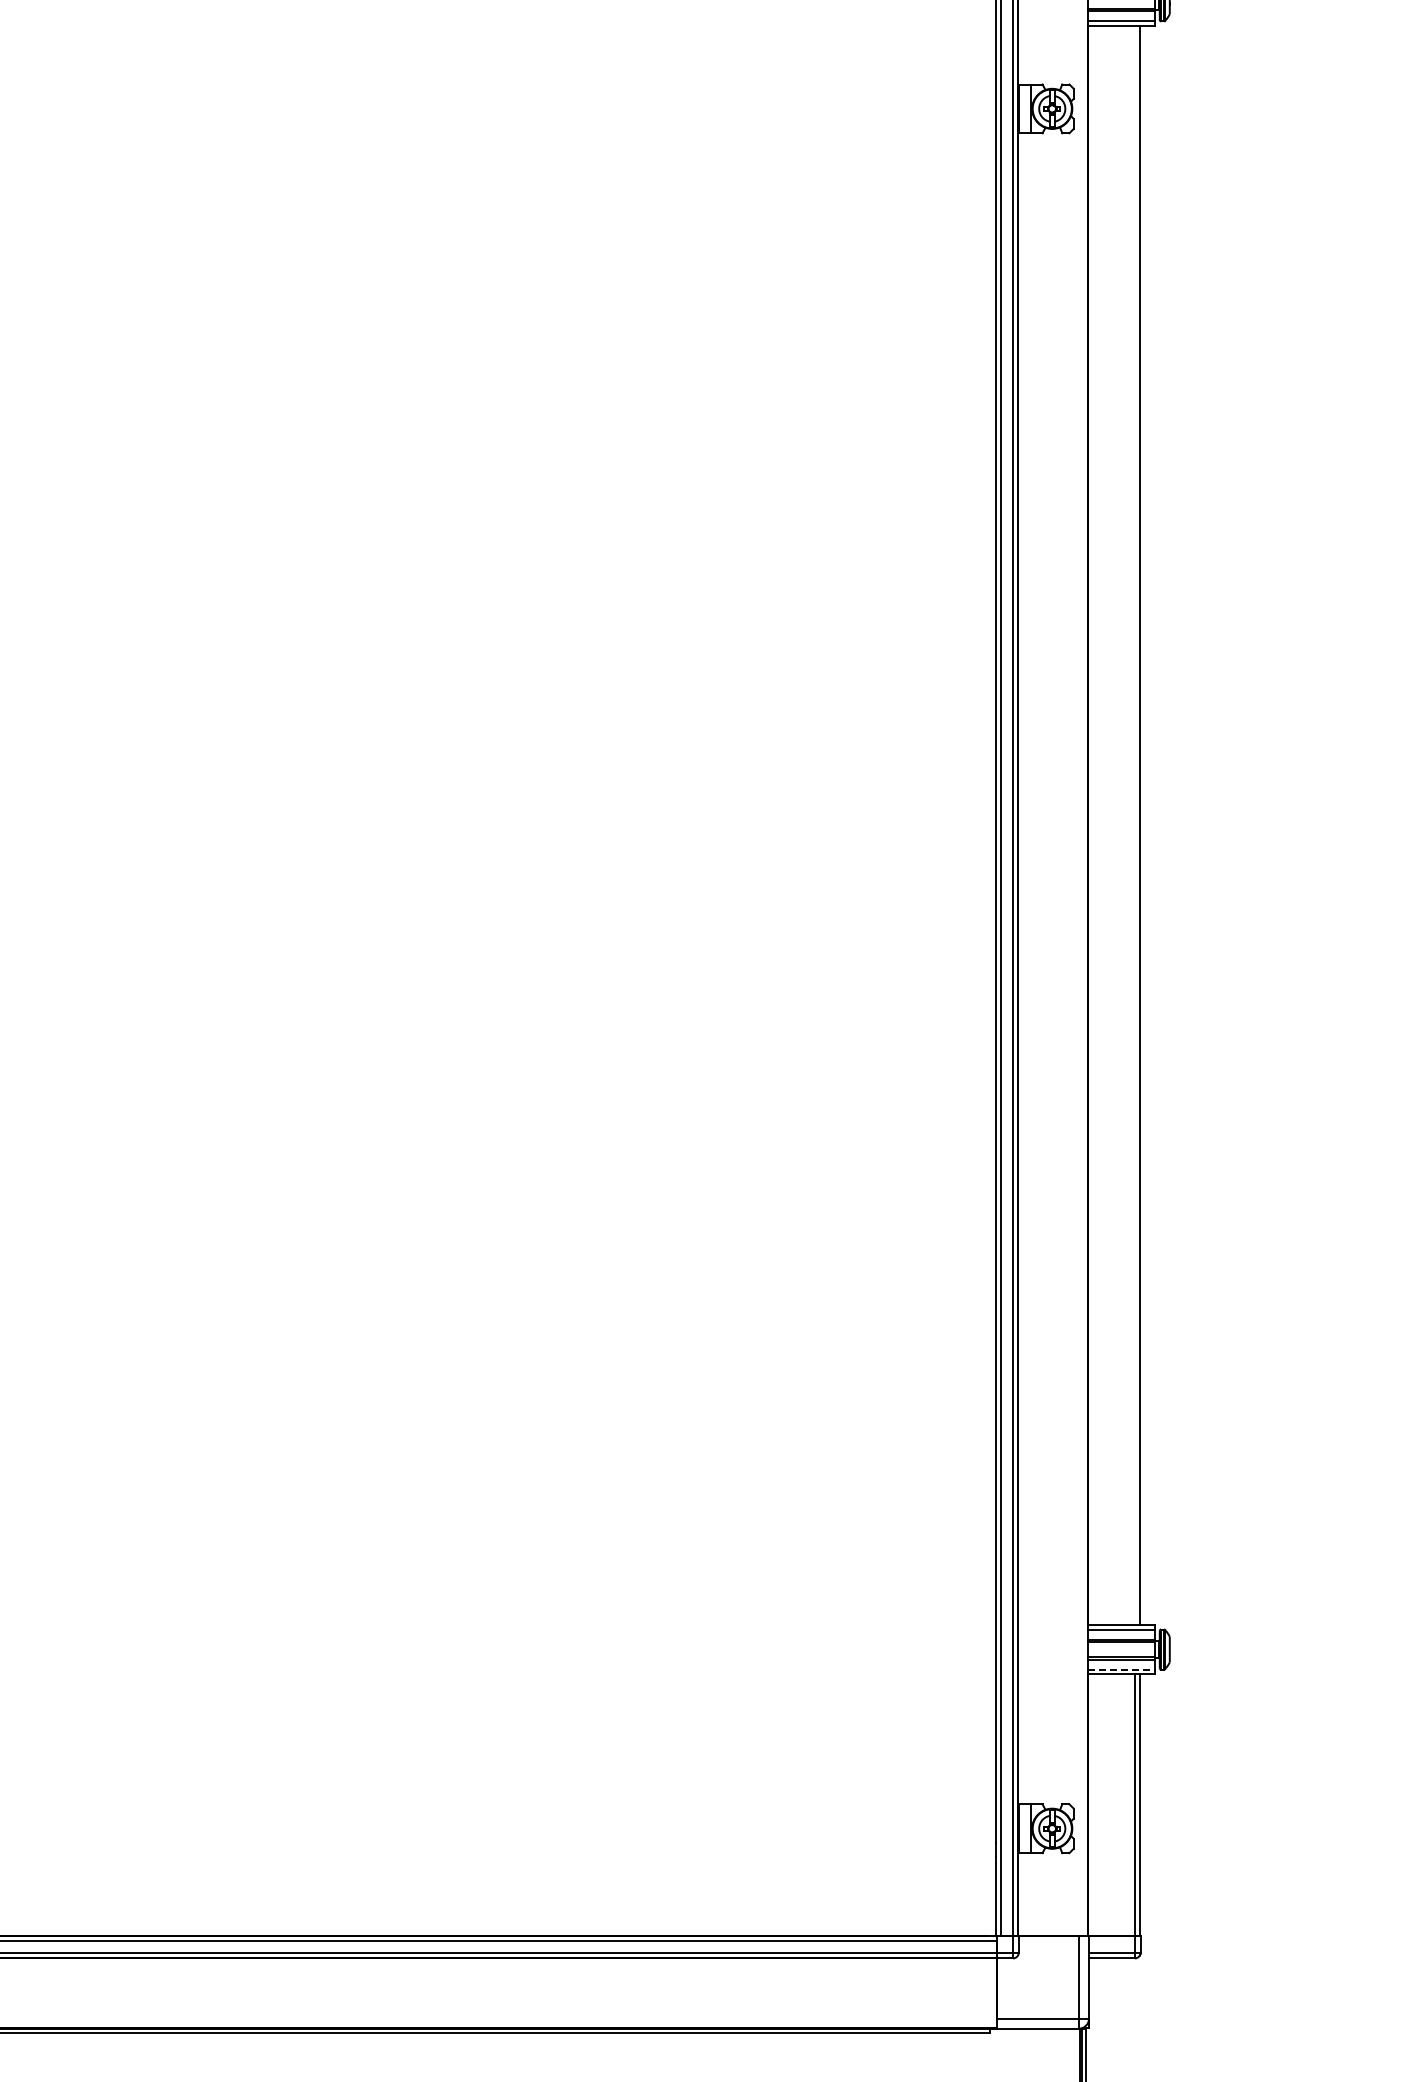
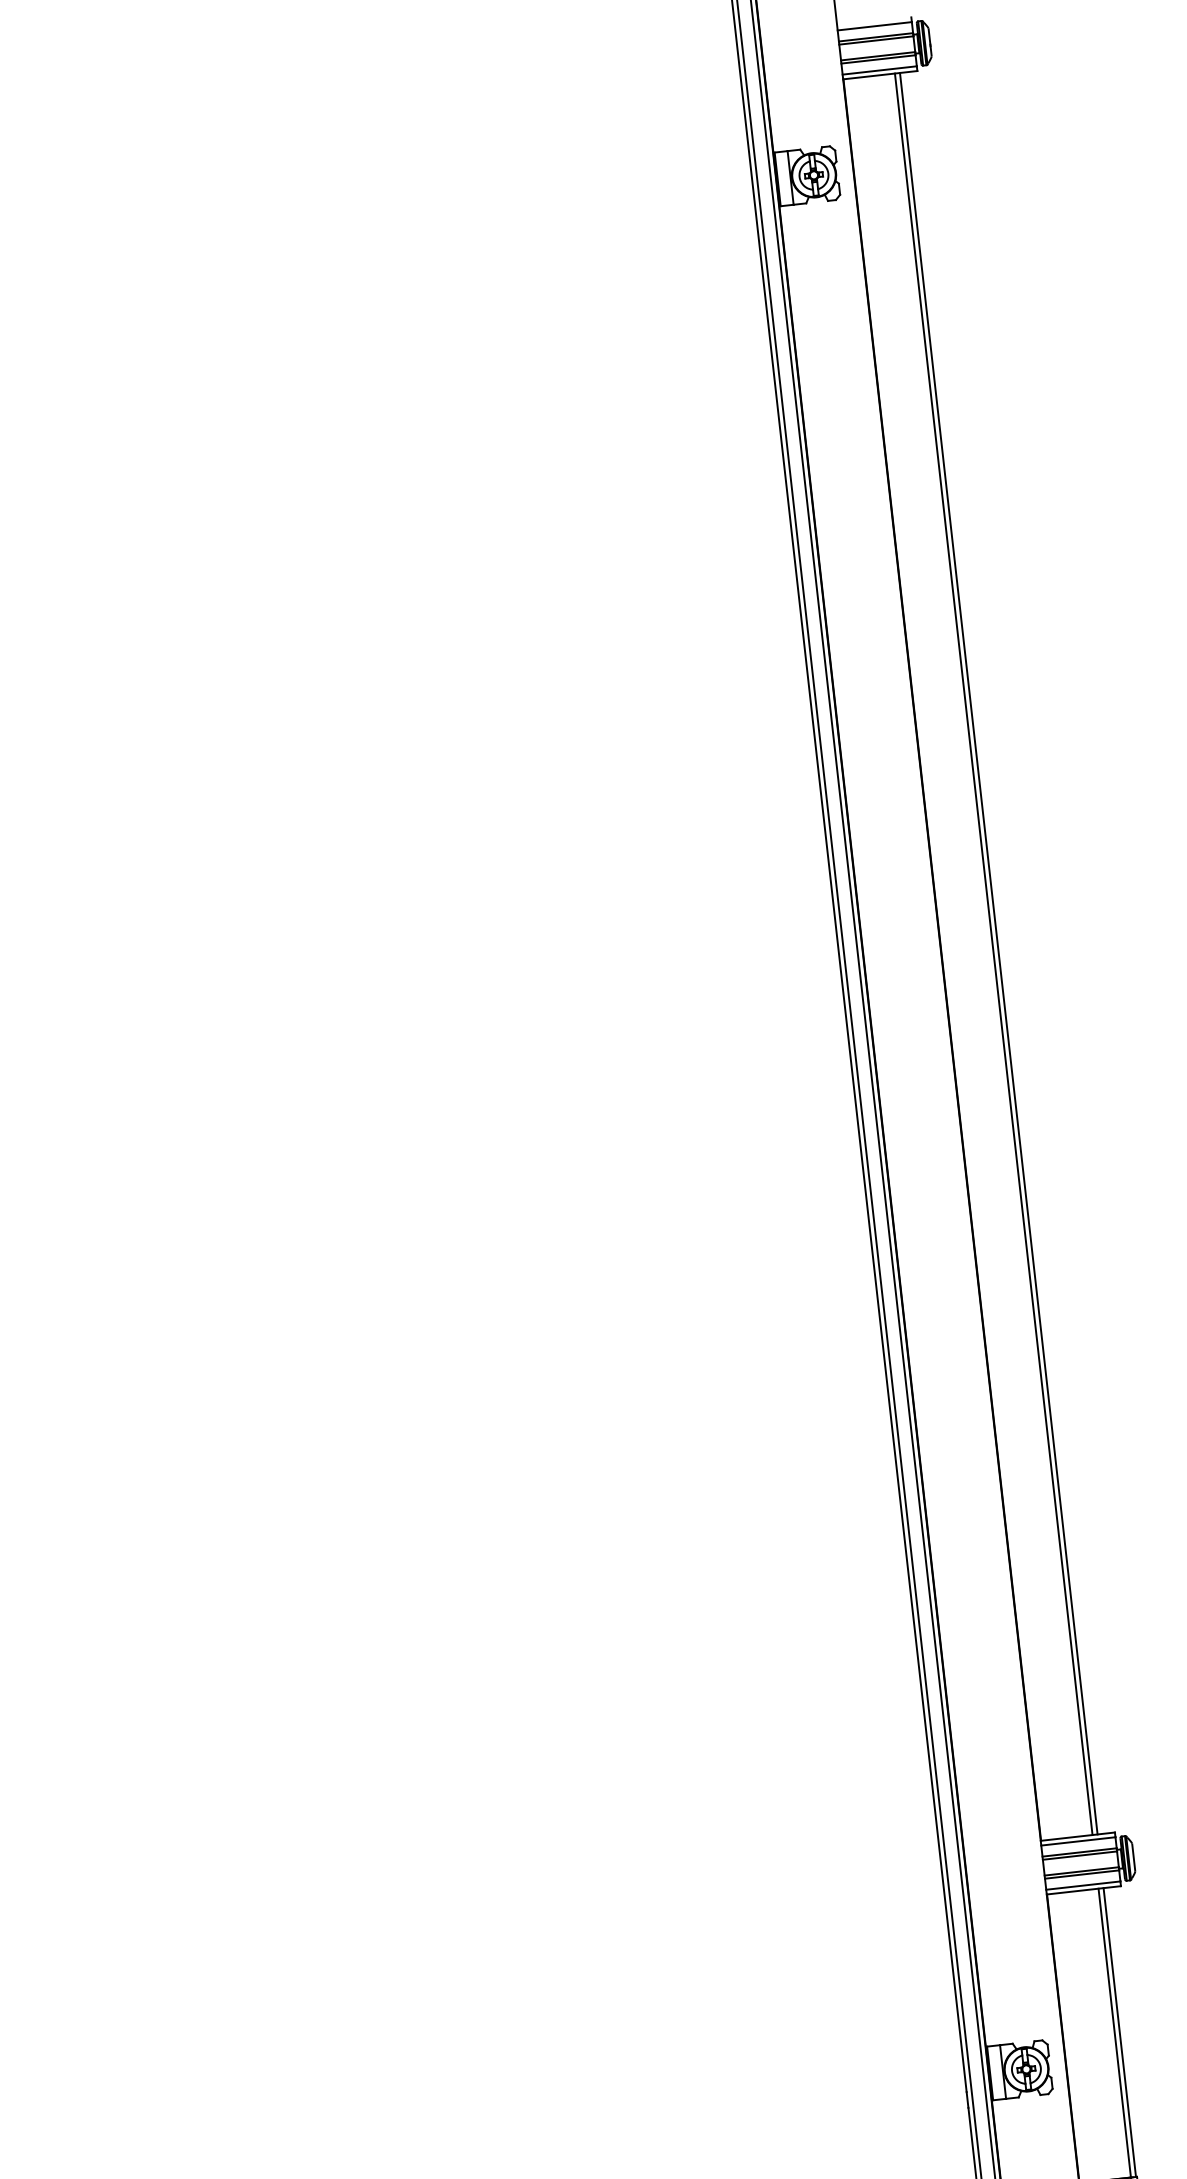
line: (1135, 825) -> (994, 954), added
line: (1121, 1669) -> (1083, 1885), dashed -> solid

